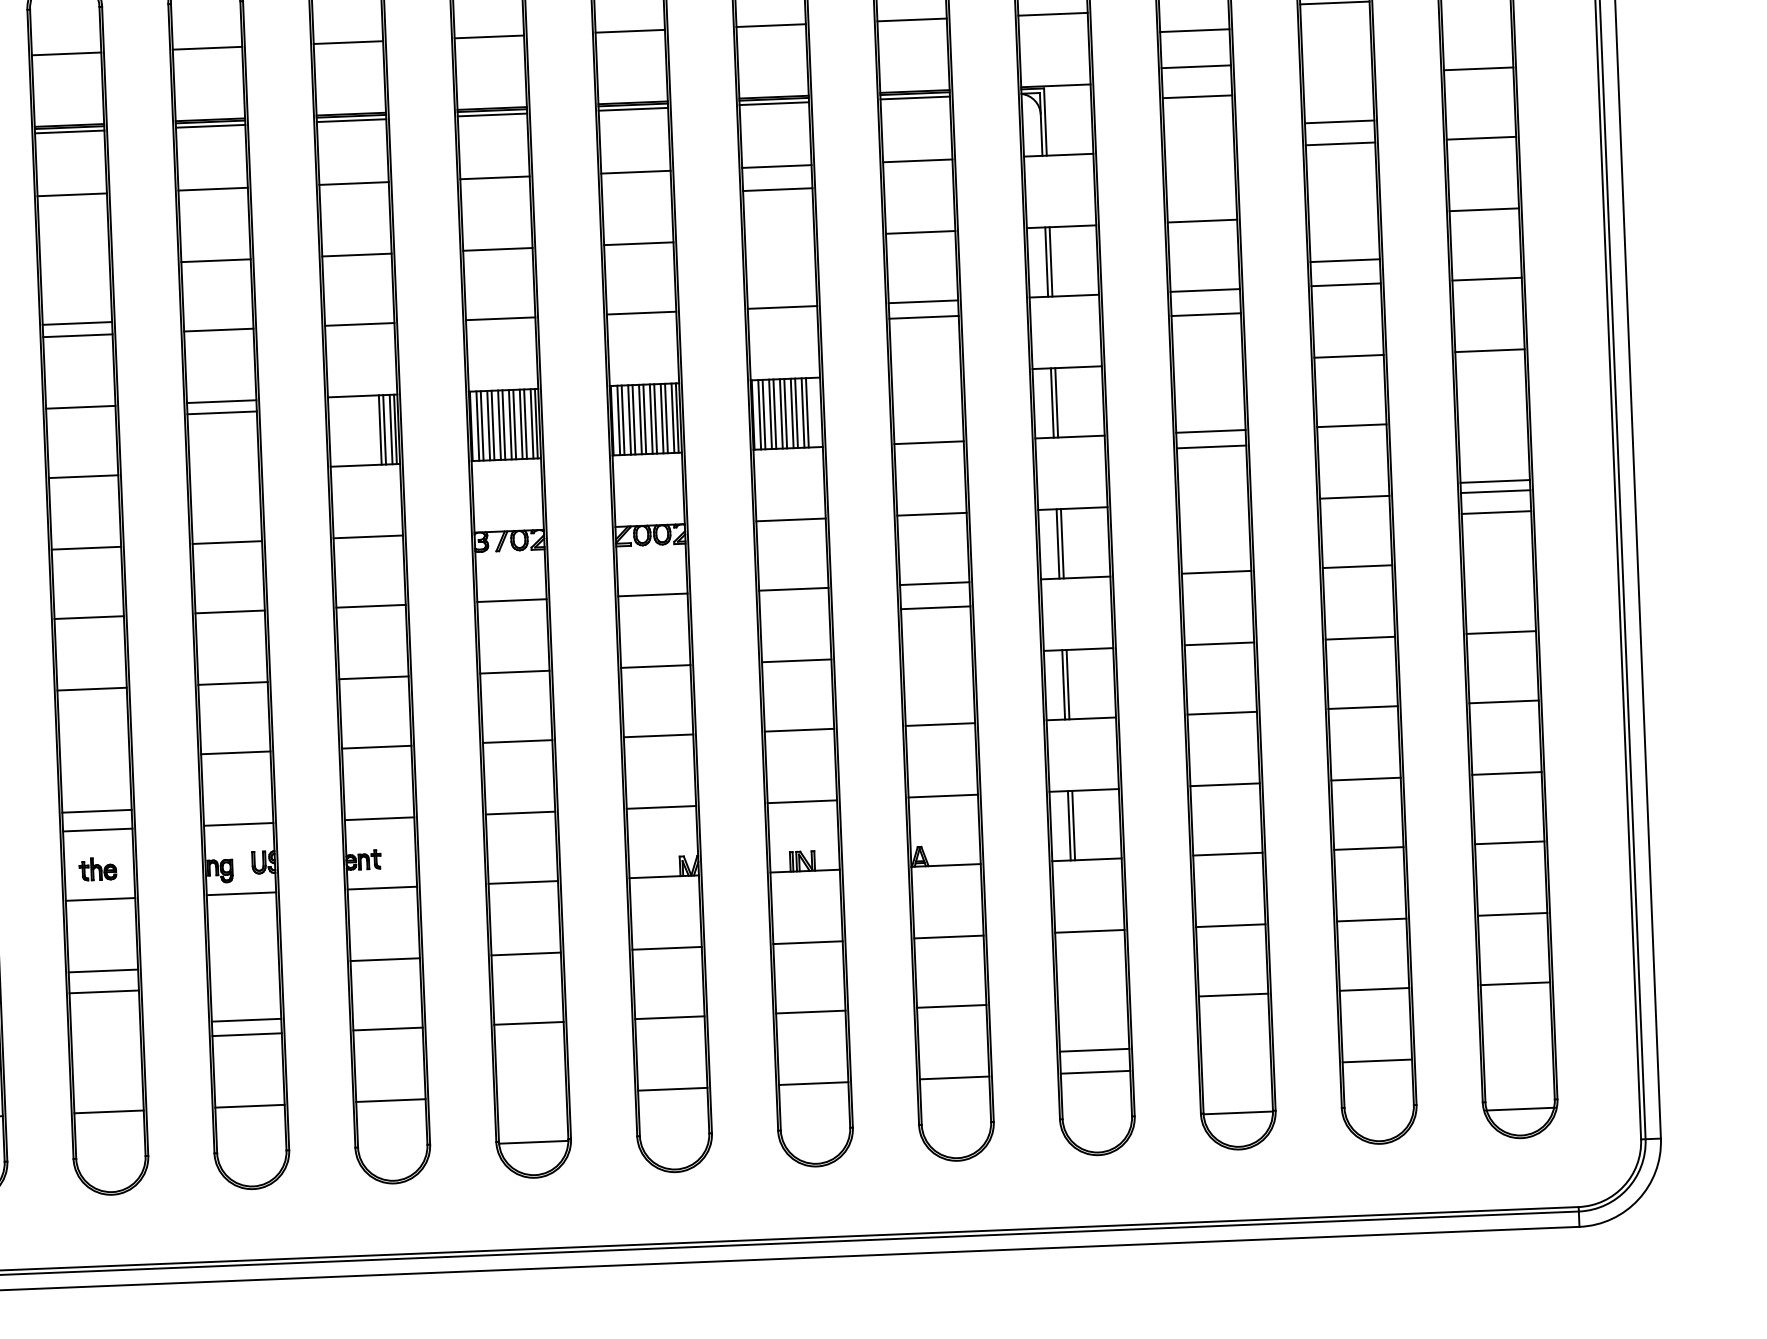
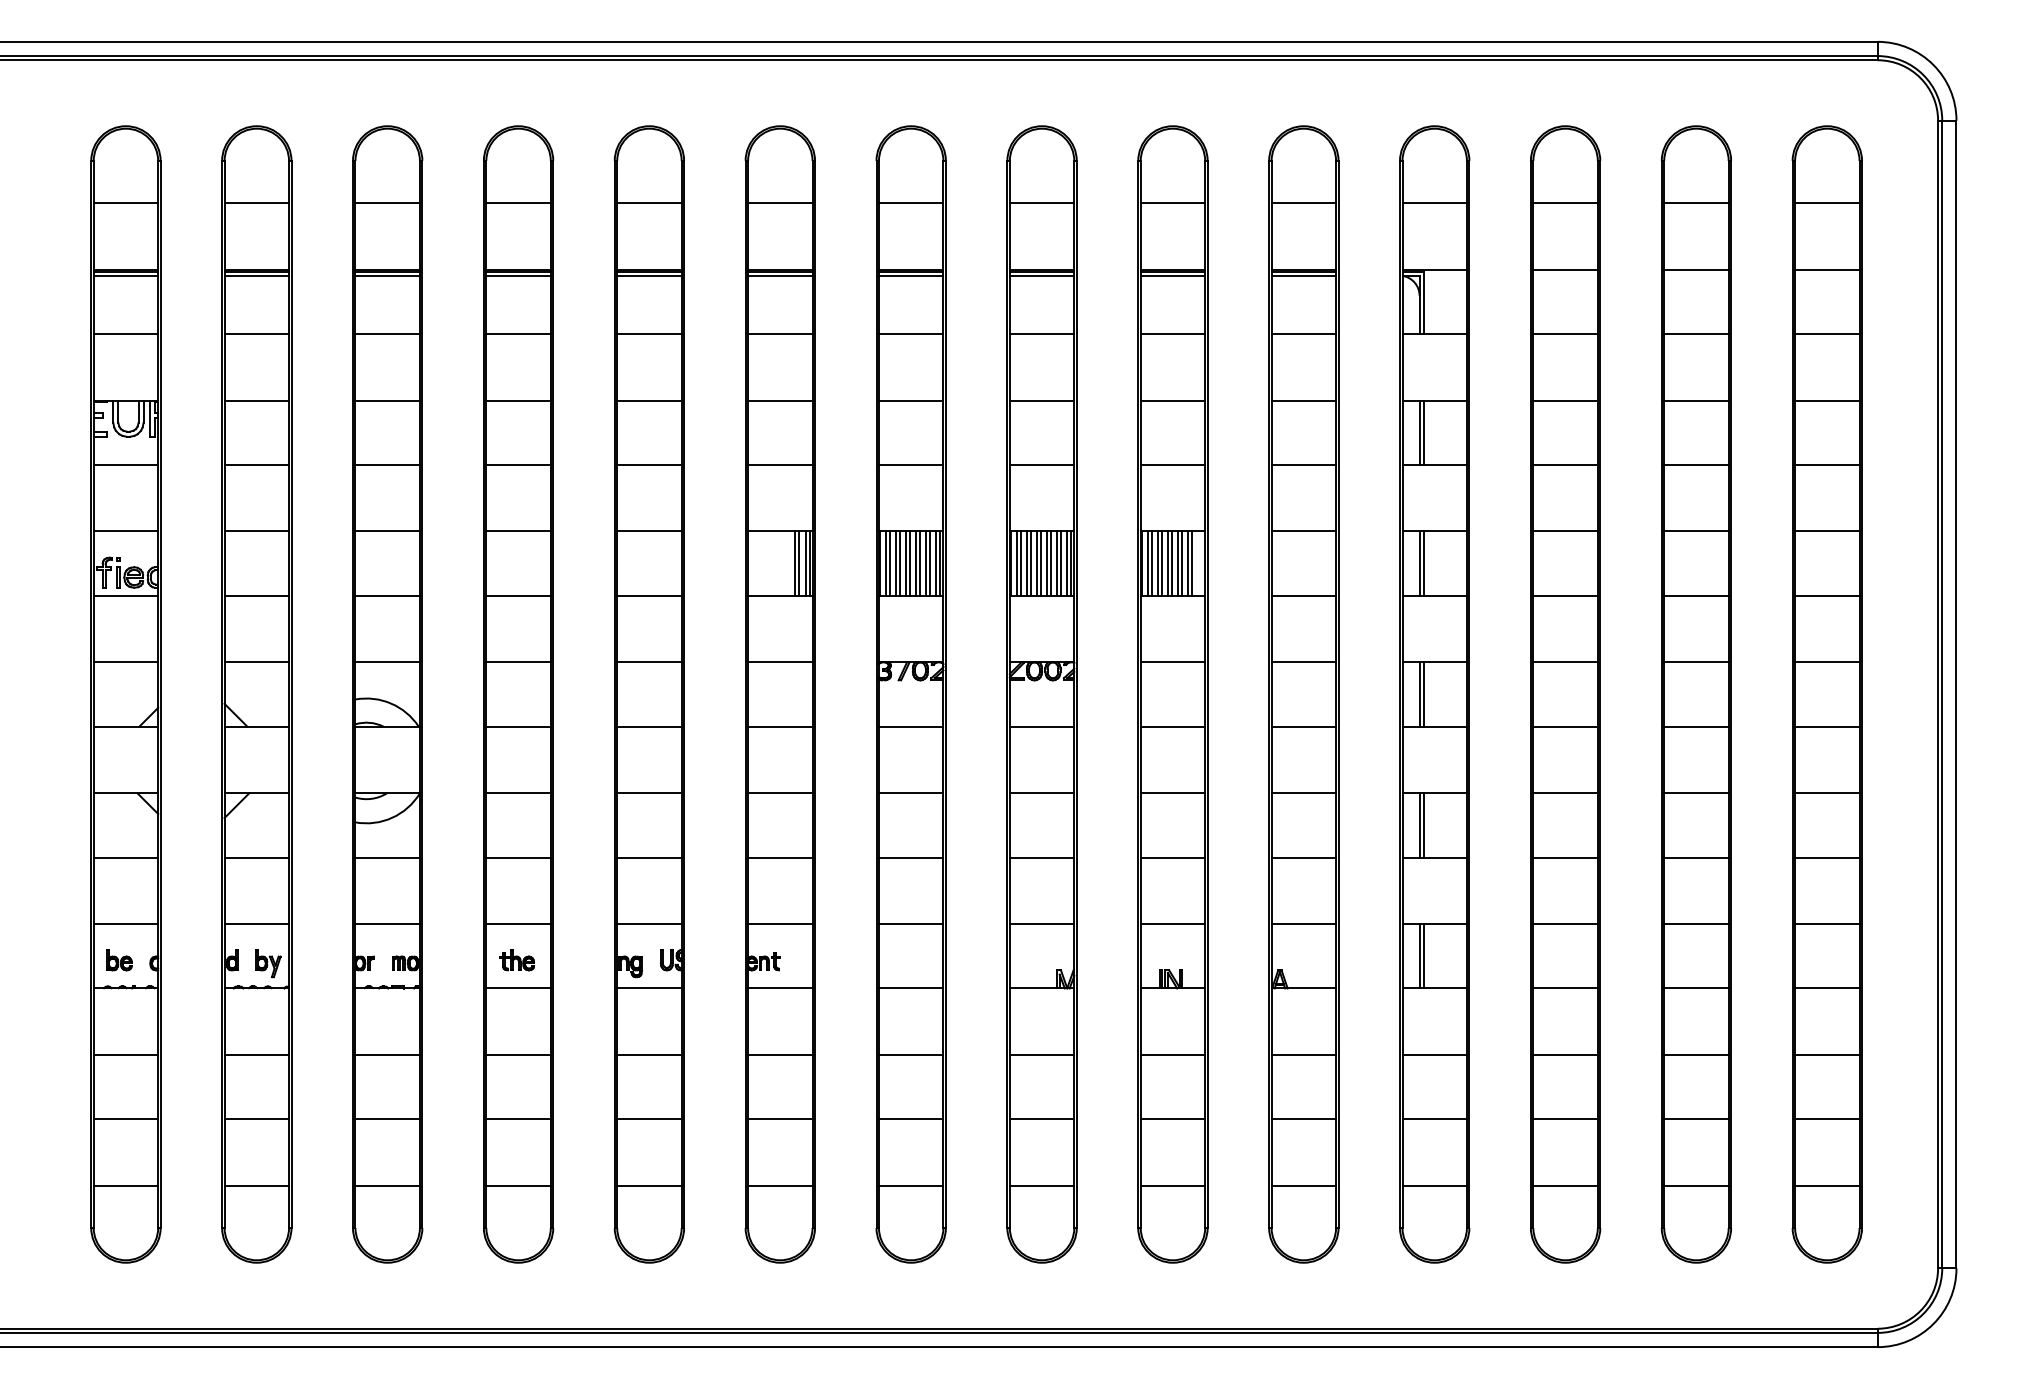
line: (1194, 30) -> (1565, 269), moved
line: (1196, 67) -> (1565, 203), moved
line: (1197, 97) -> (1565, 334), moved
line: (1339, 121) -> (1696, 269), moved
line: (777, 189) -> (1172, 400), moved
line: (1345, 260) -> (1696, 400), moved
line: (1206, 314) -> (1565, 531), moved
line: (923, 317) -> (1303, 531), moved
line: (77, 323) -> (518, 400), moved
line: (222, 412) -> (649, 595), moved
line: (1211, 447) -> (1565, 662), moved
line: (1495, 481) -> (1827, 595), moved
line: (1496, 512) -> (1827, 726), moved
line: (935, 608) -> (1303, 793), moved
line: (96, 811) -> (518, 857), moved
line: (104, 992) -> (518, 1119), moved
line: (246, 1019) -> (649, 1054), moved
line: (1094, 1050) -> (1434, 1119), moved
line: (1520, 1108) -> (1827, 1185), moved
line: (1238, 1112) -> (1565, 1185), moved
line: (532, 1142) -> (910, 1185), moved

